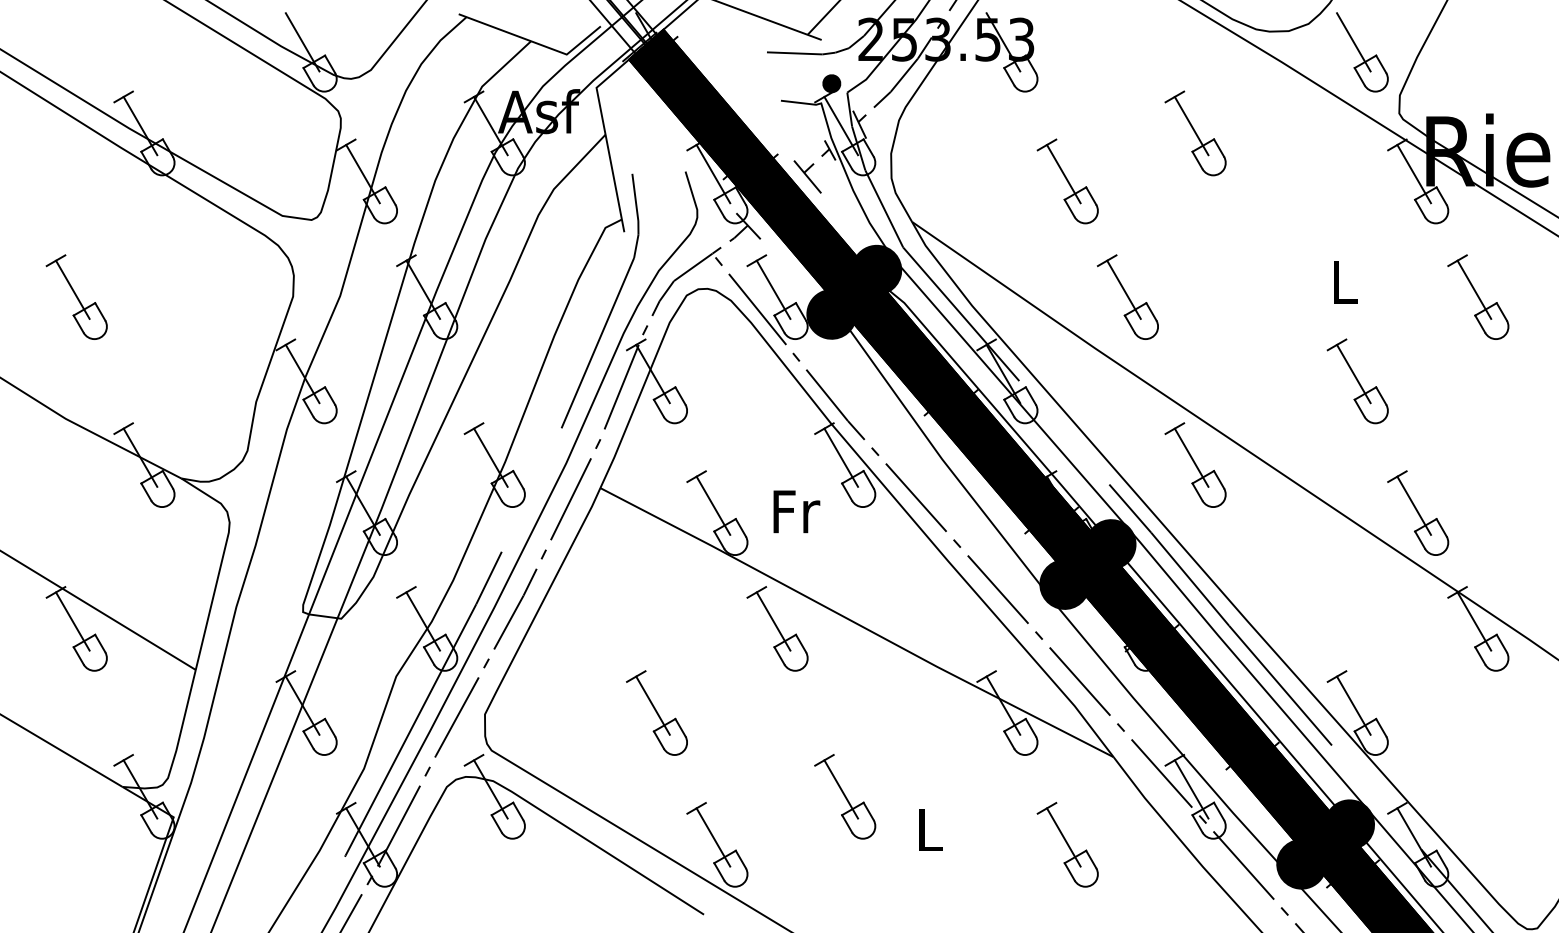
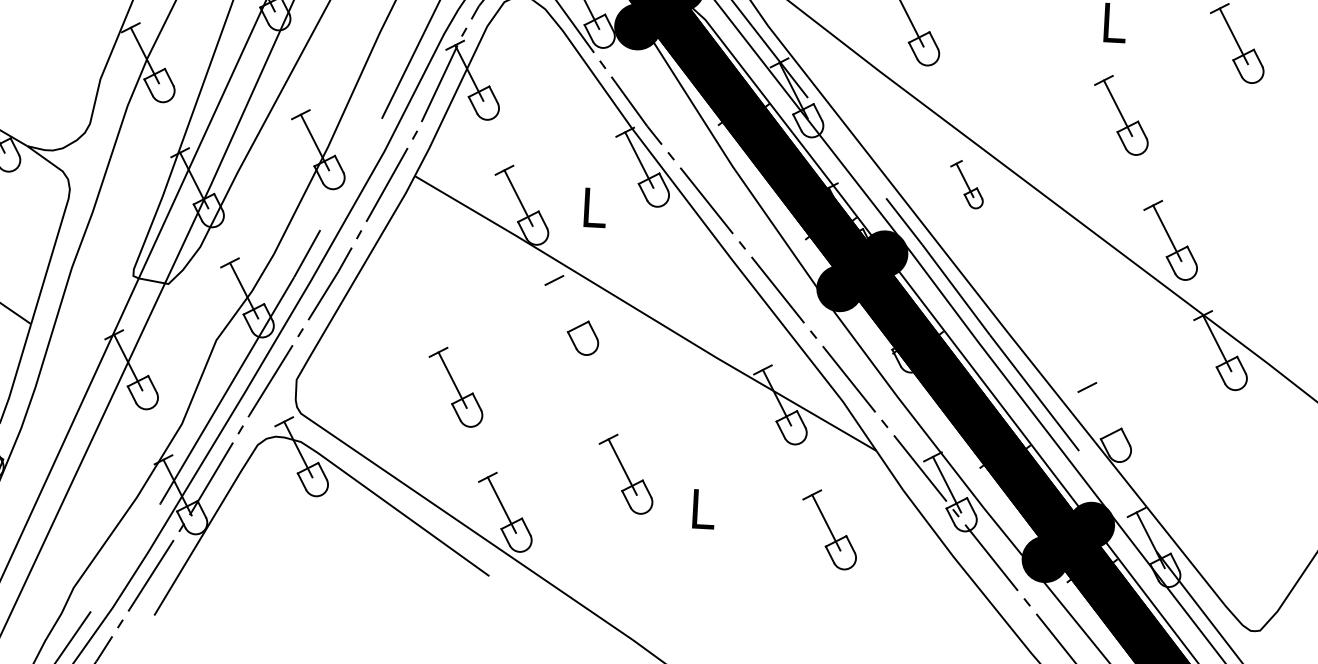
part: (1195, 464) -> (966, 184), size x0.6
text: (796, 511) -> (595, 207), Fr -> L
line: (773, 621) -> (568, 308), removed
line: (1353, 705) -> (1101, 415), removed

